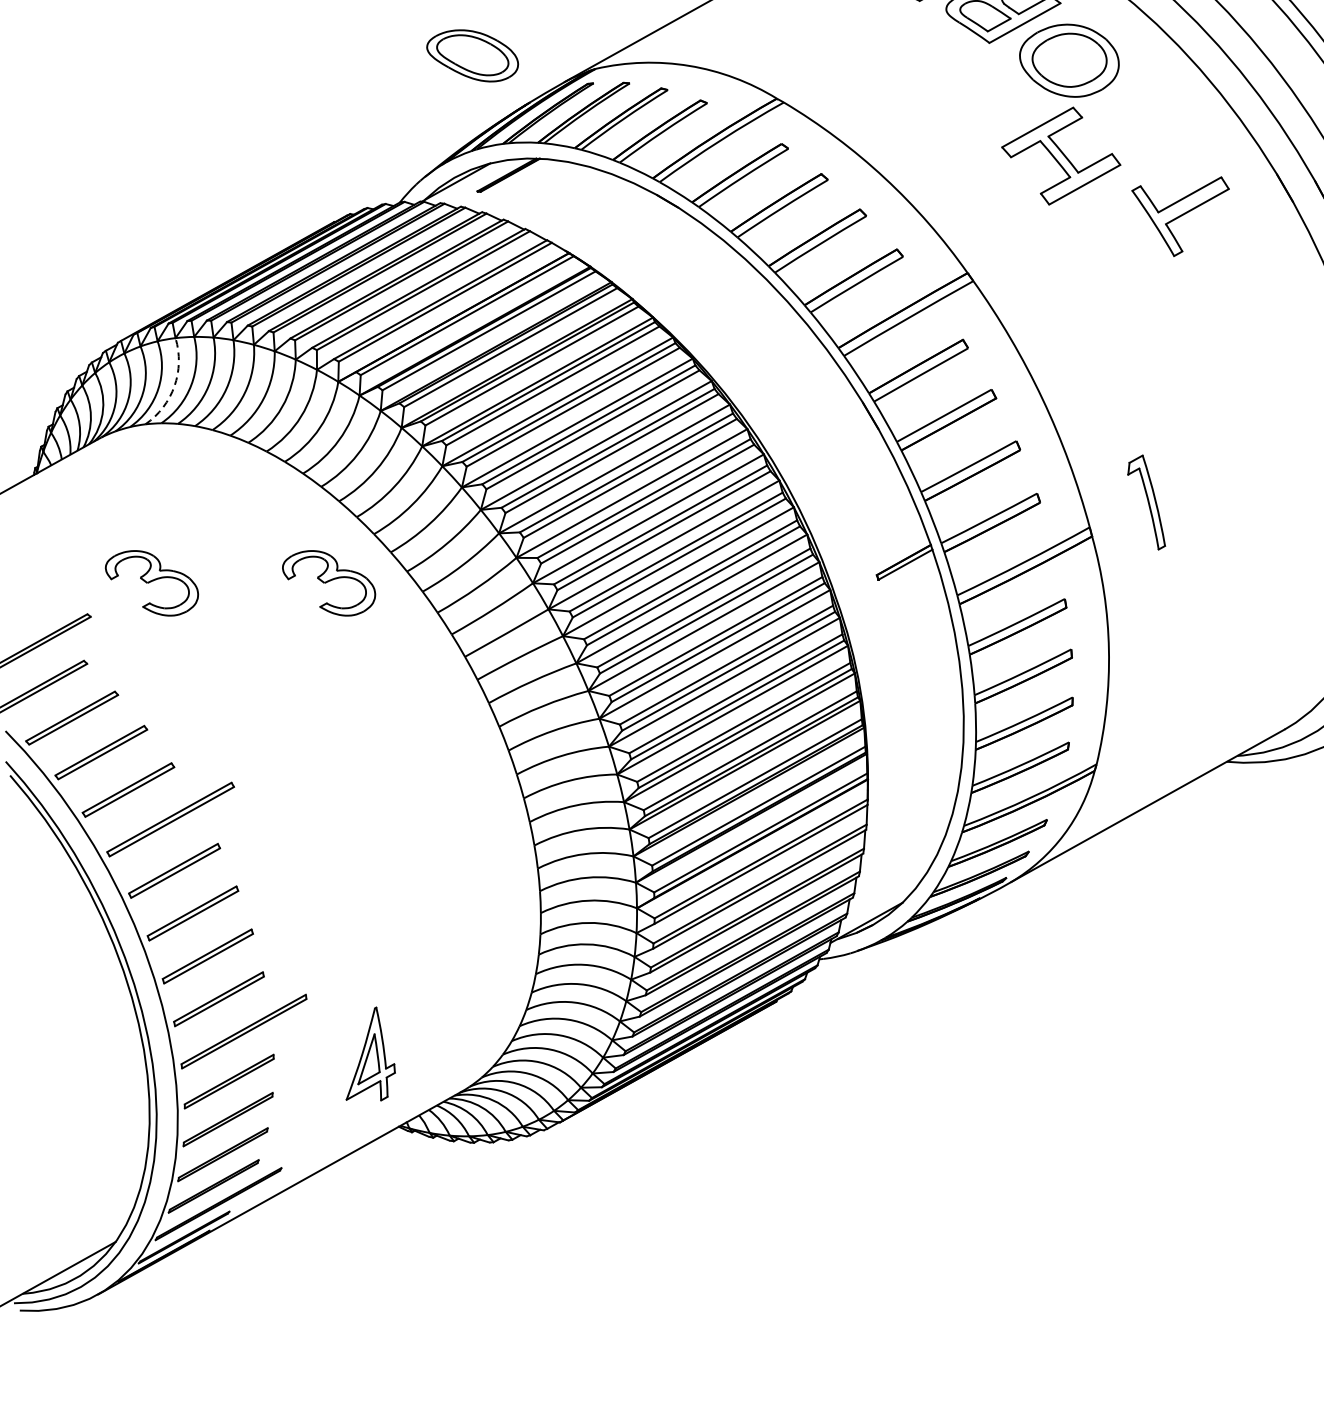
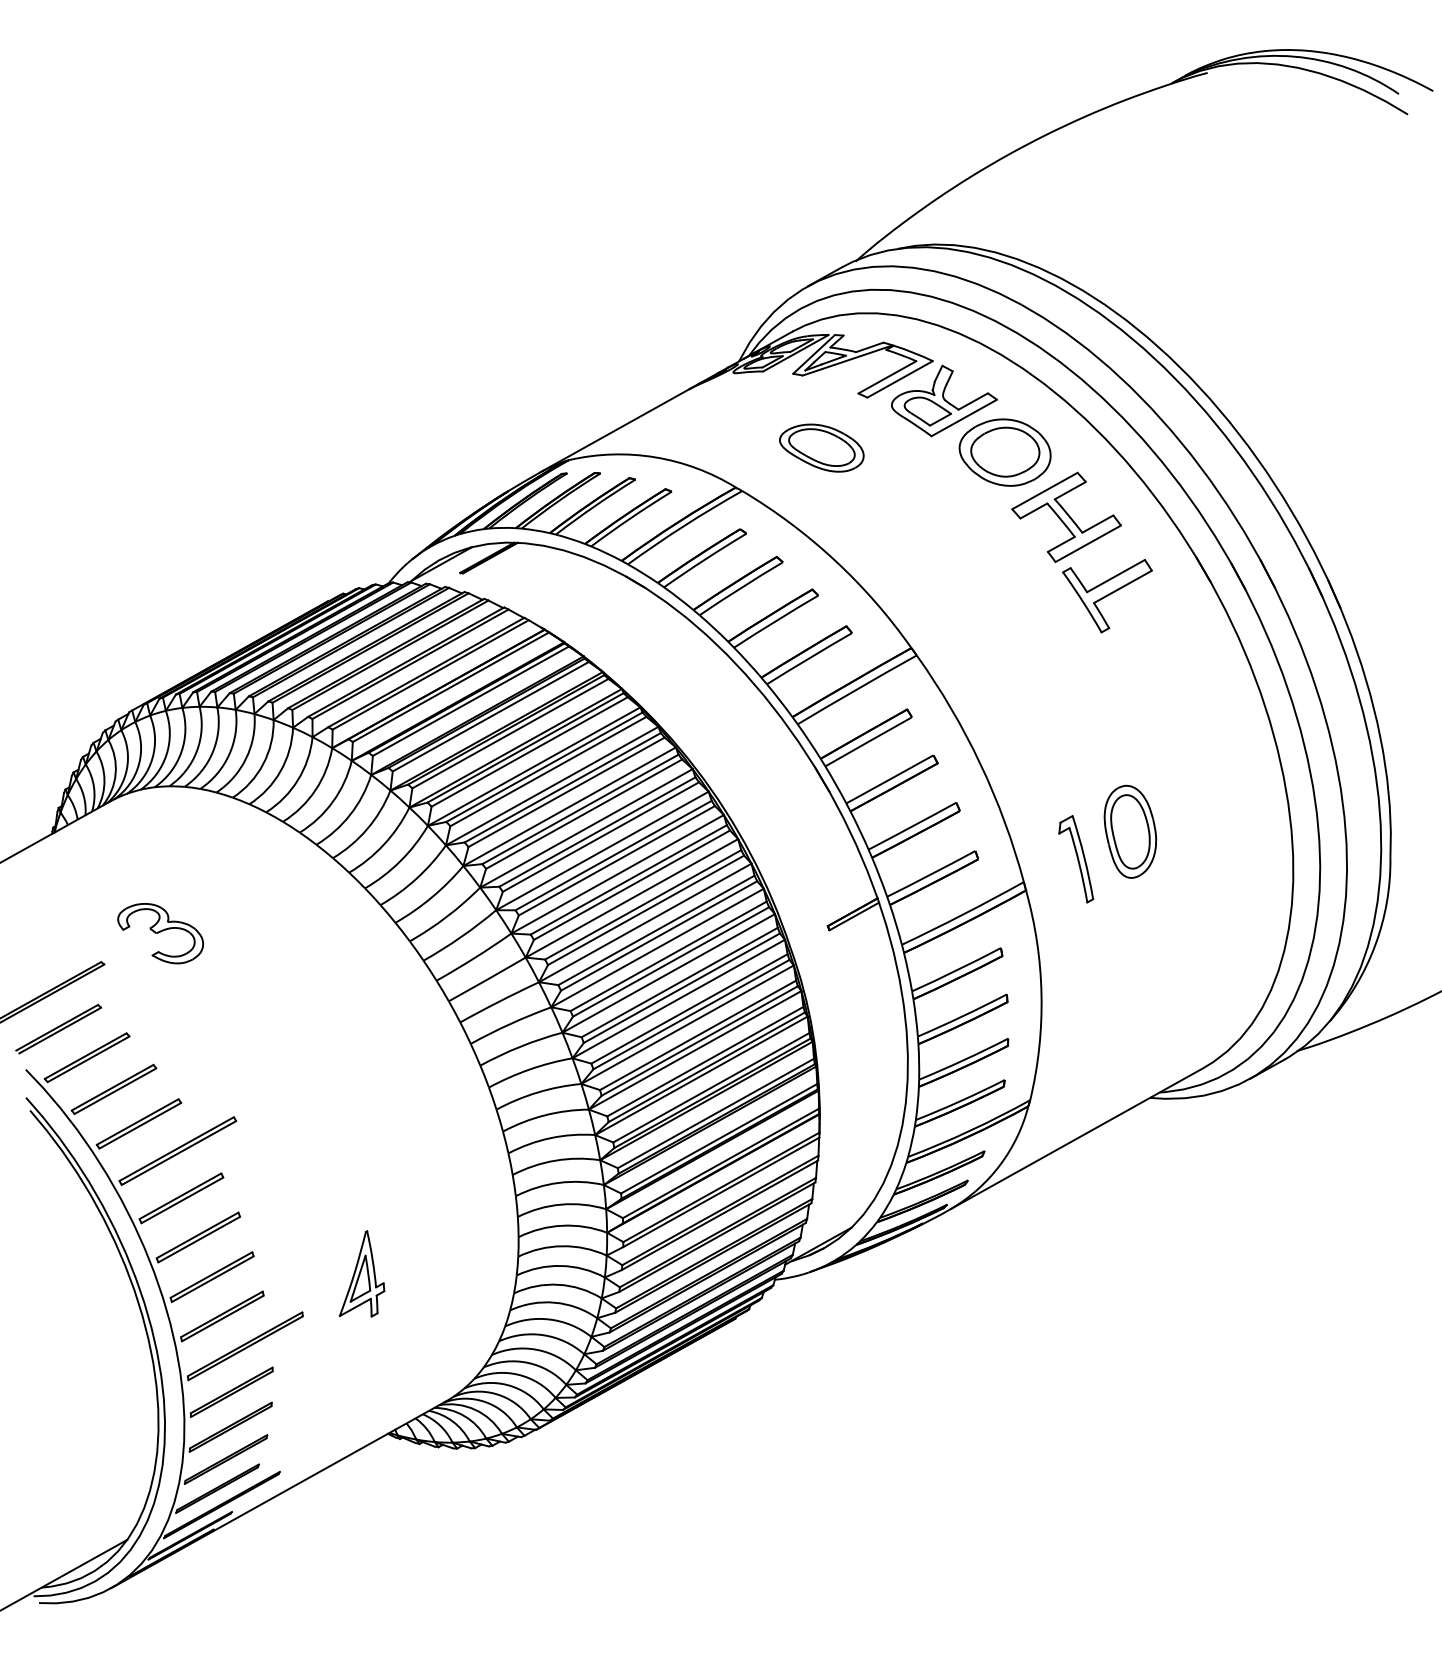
part: (472, 55) -> (821, 447), moved
part: (1061, 156) -> (1066, 517), moved
arc: (174, 386) -> (181, 752), dashed -> solid
part: (1205, 472) -> (1130, 831), added
part: (328, 583) -> (323, 933), removed
part: (370, 1053) -> (361, 1273), moved

